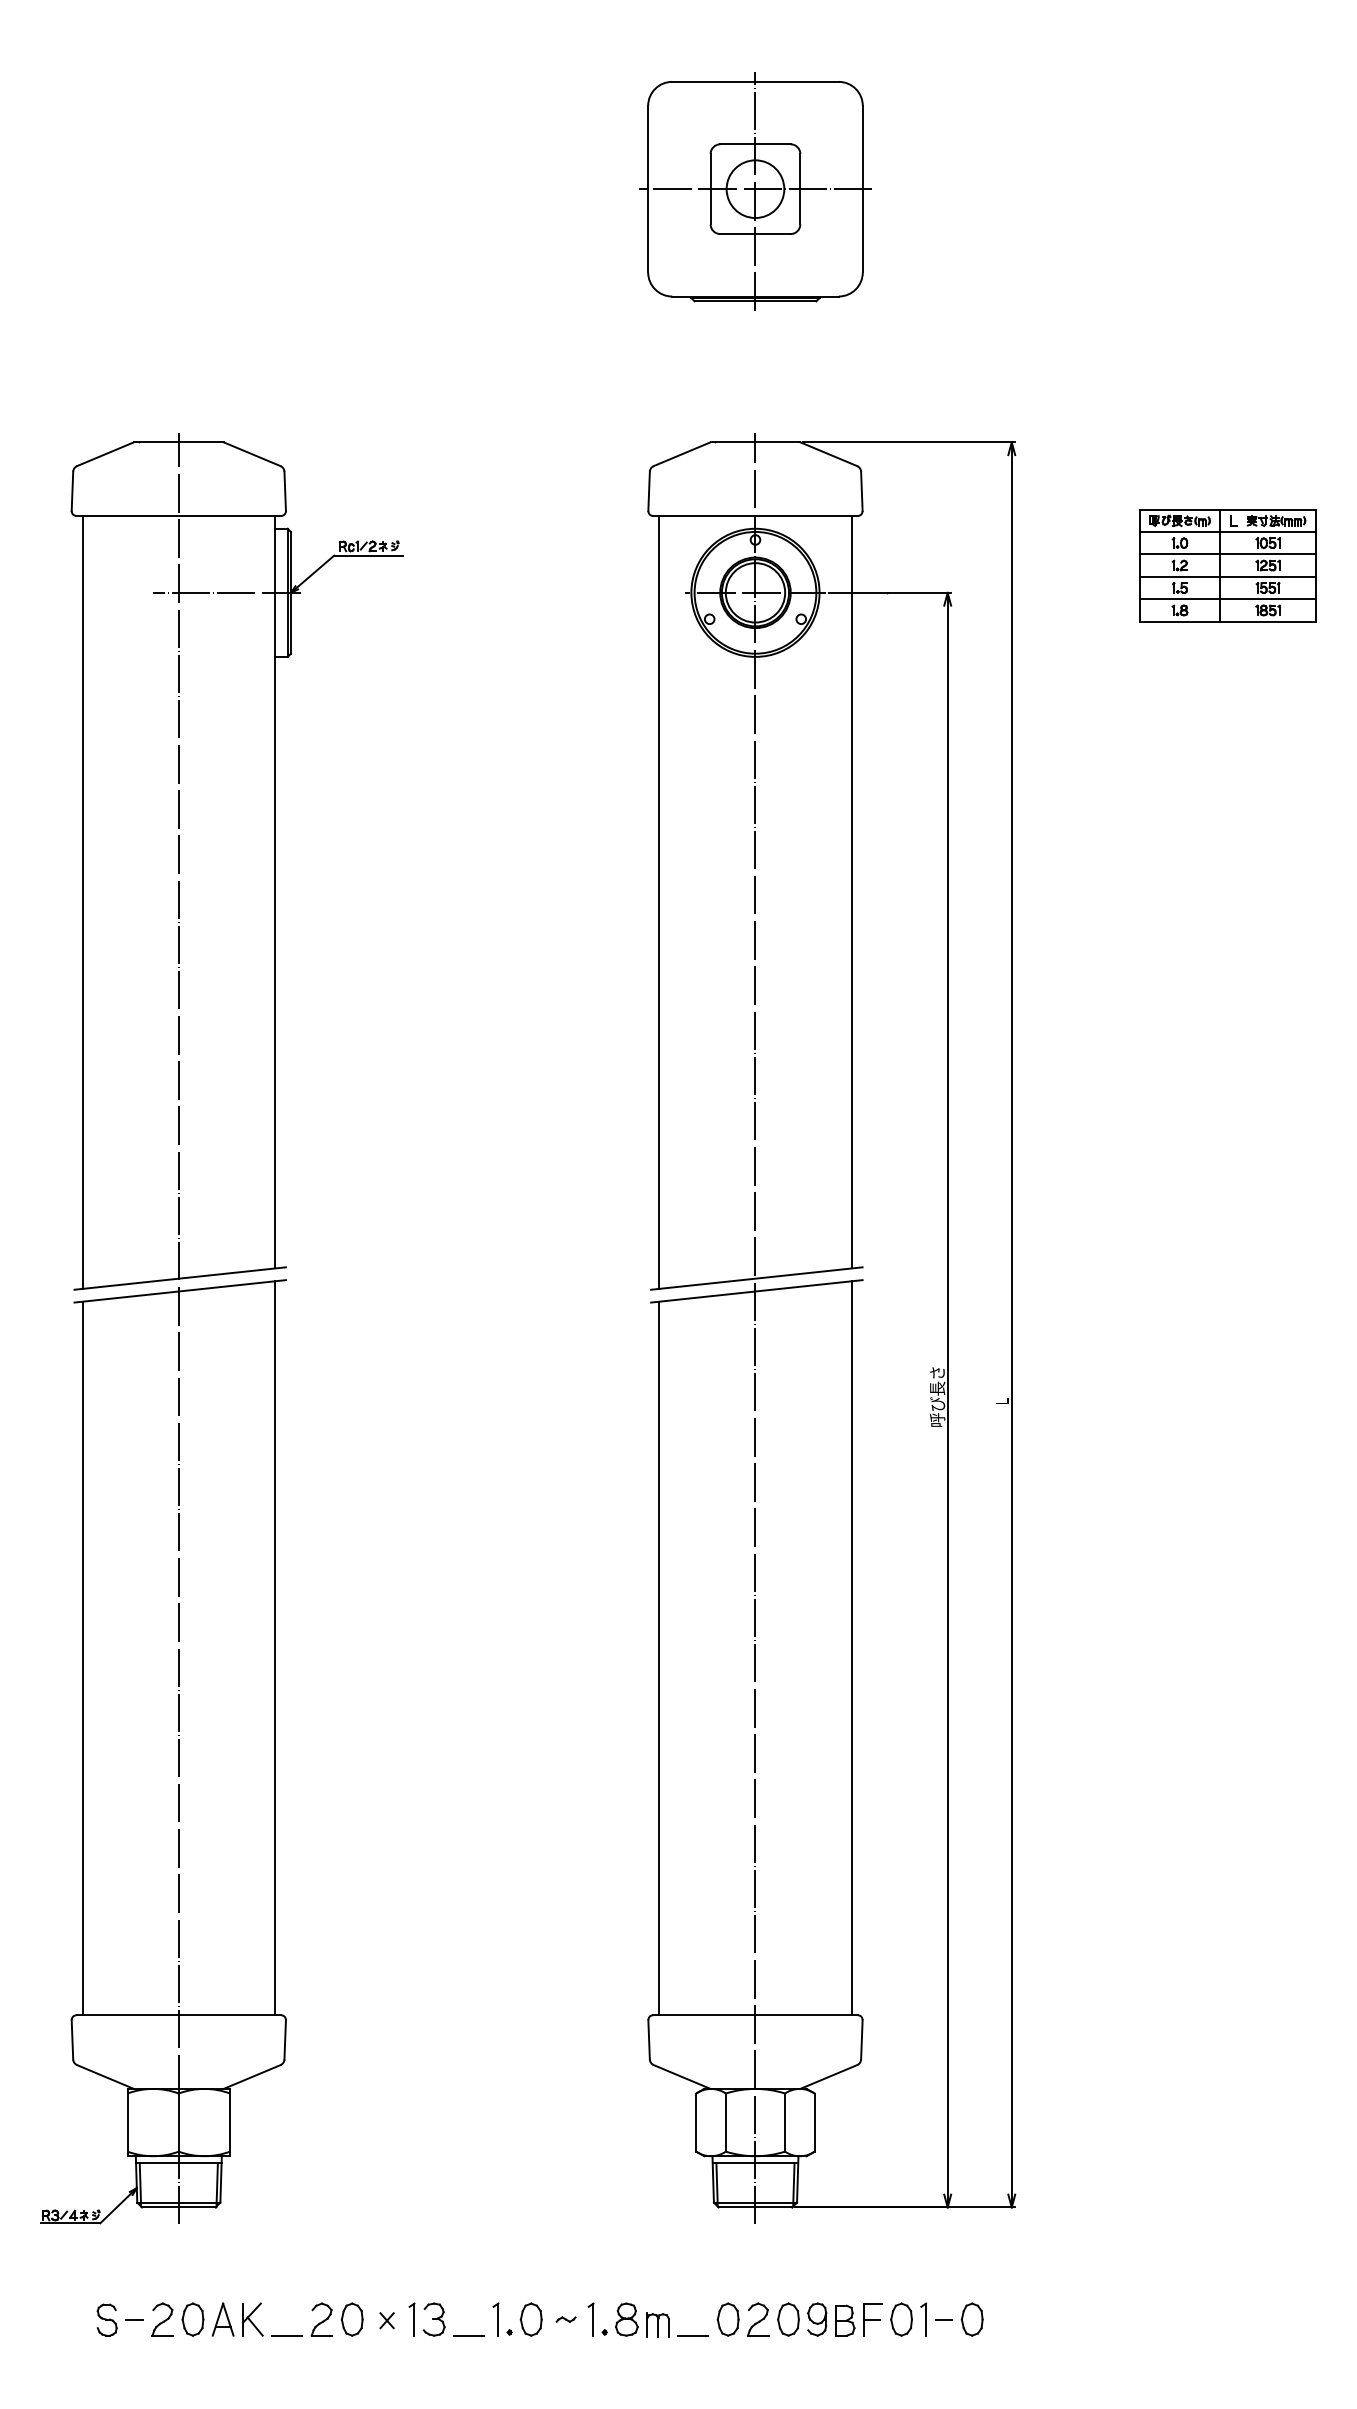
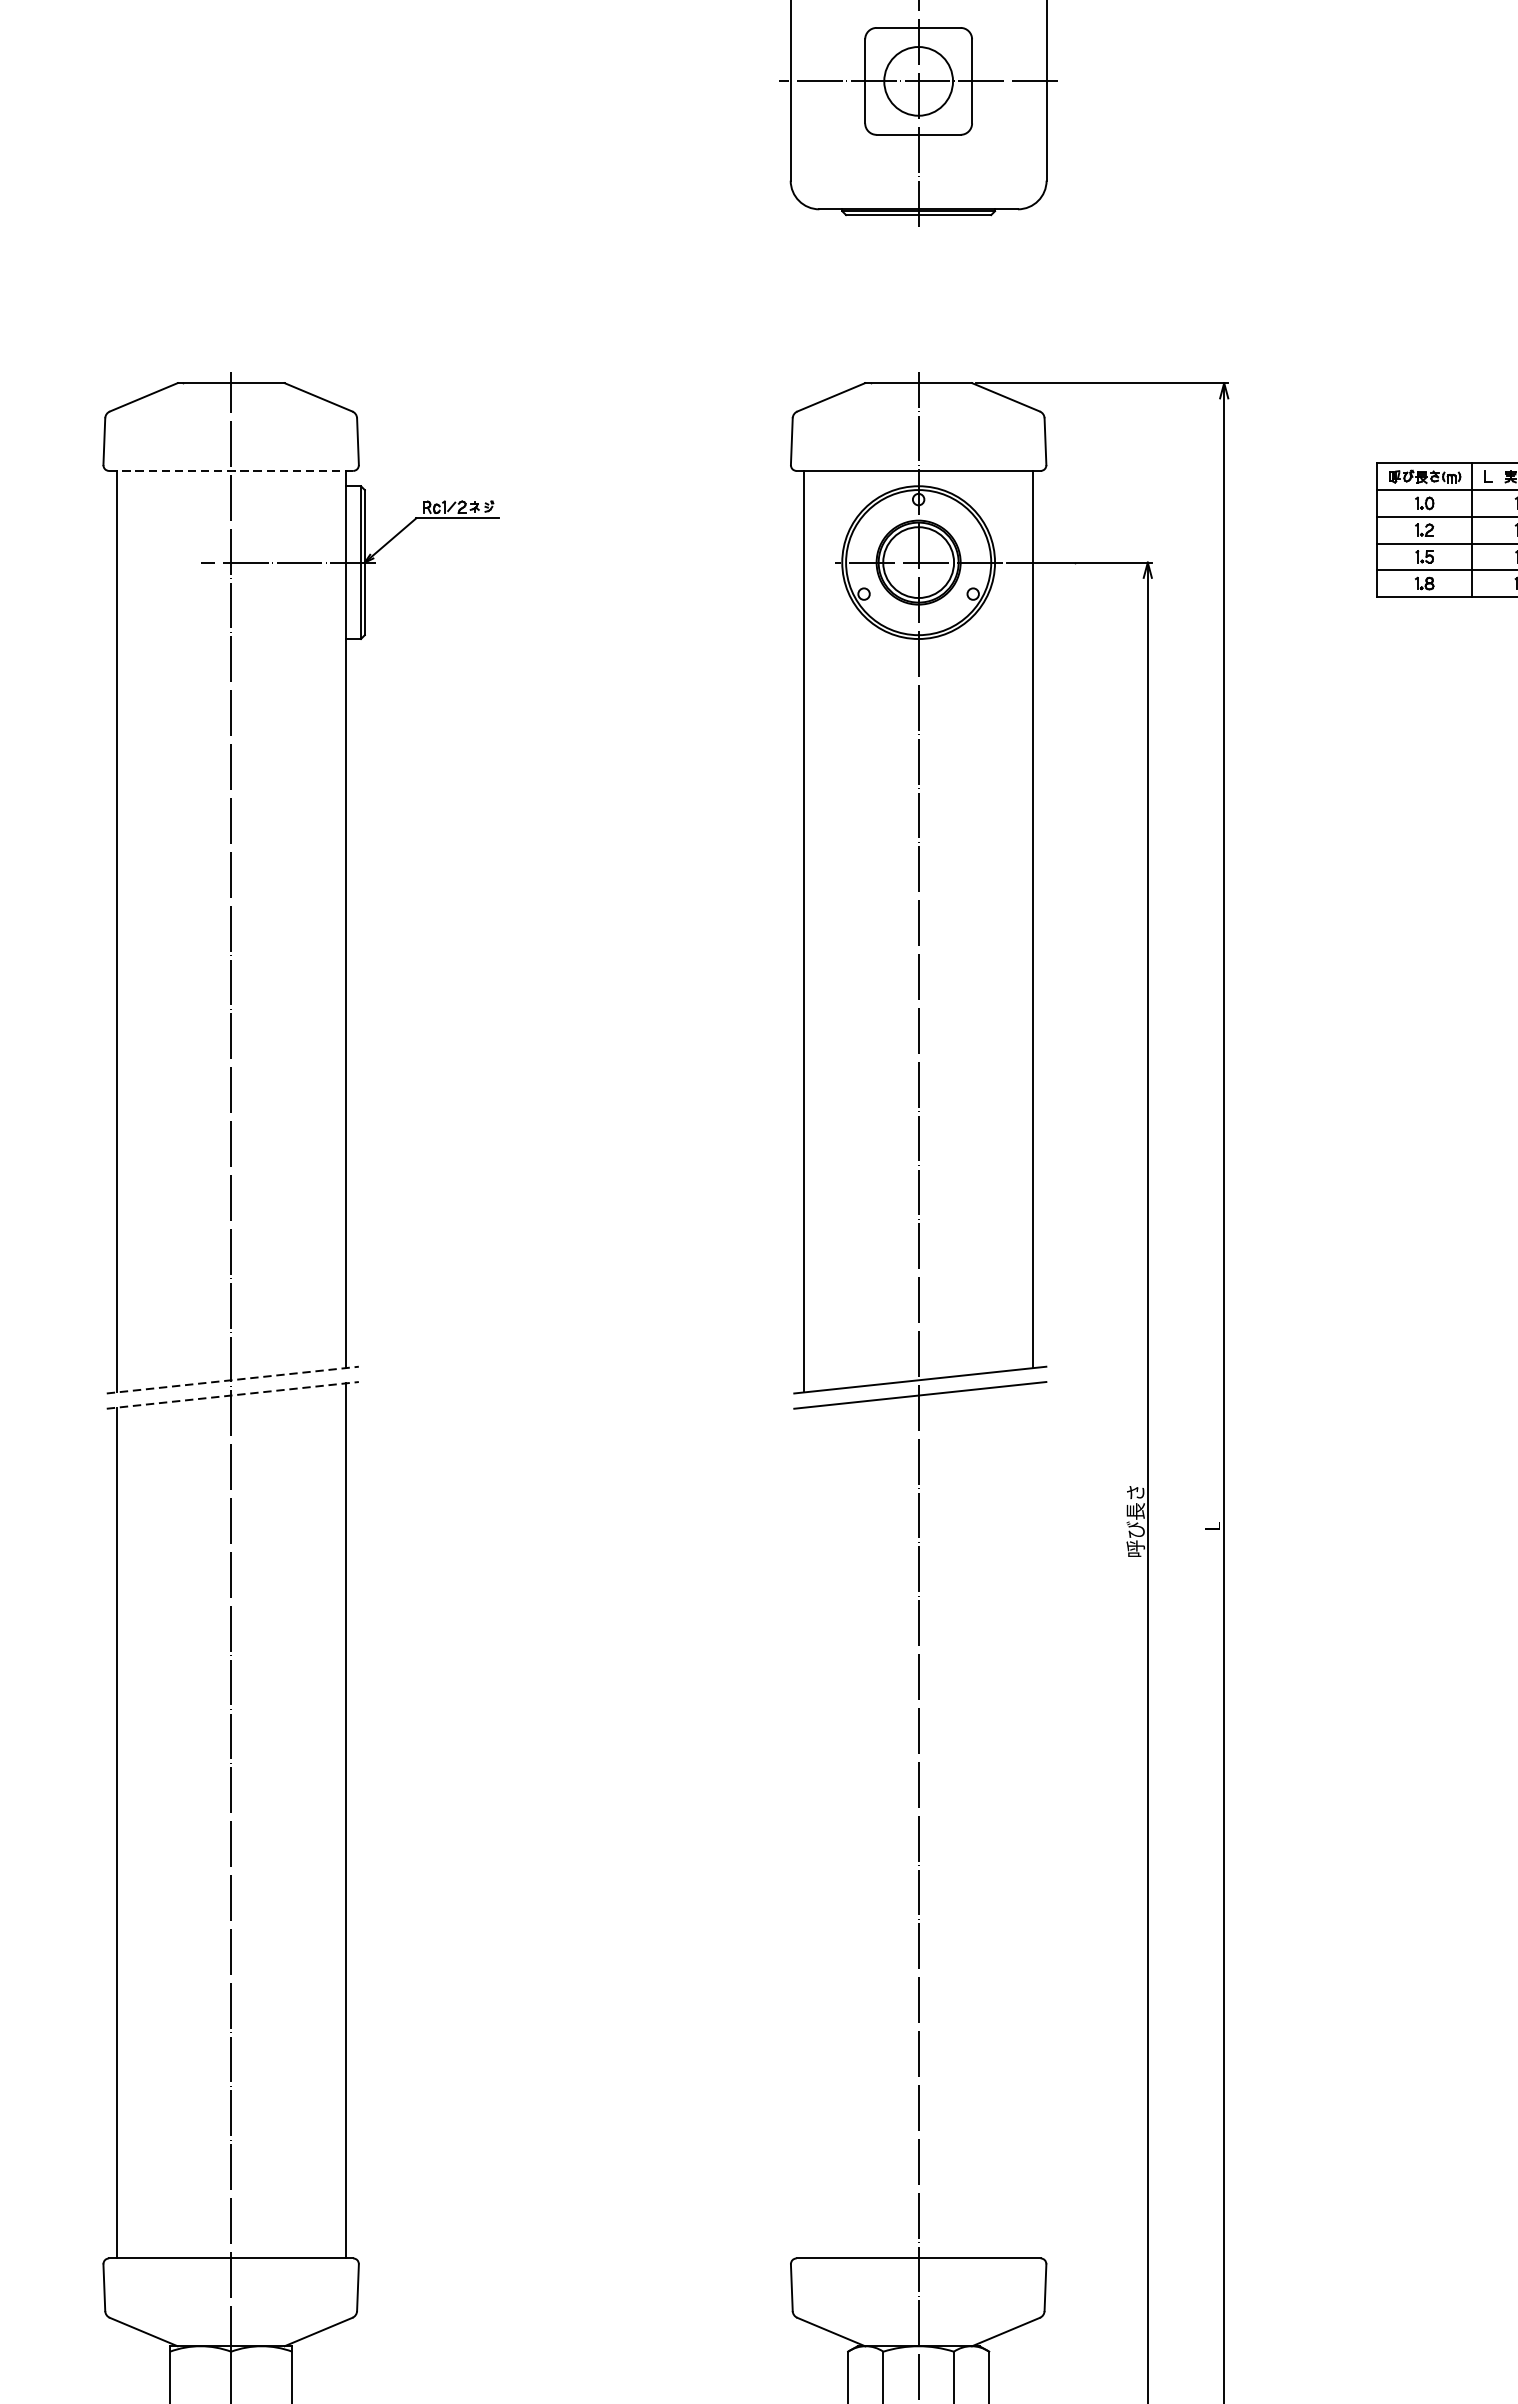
line: (179, 515) -> (231, 470), solid -> dashed
line: (180, 1278) -> (233, 1380), solid -> dashed
line: (180, 1291) -> (233, 1395), solid -> dashed
line: (851, 1648) -> (1033, 1821), removed
line: (659, 1658) -> (804, 1833), removed

